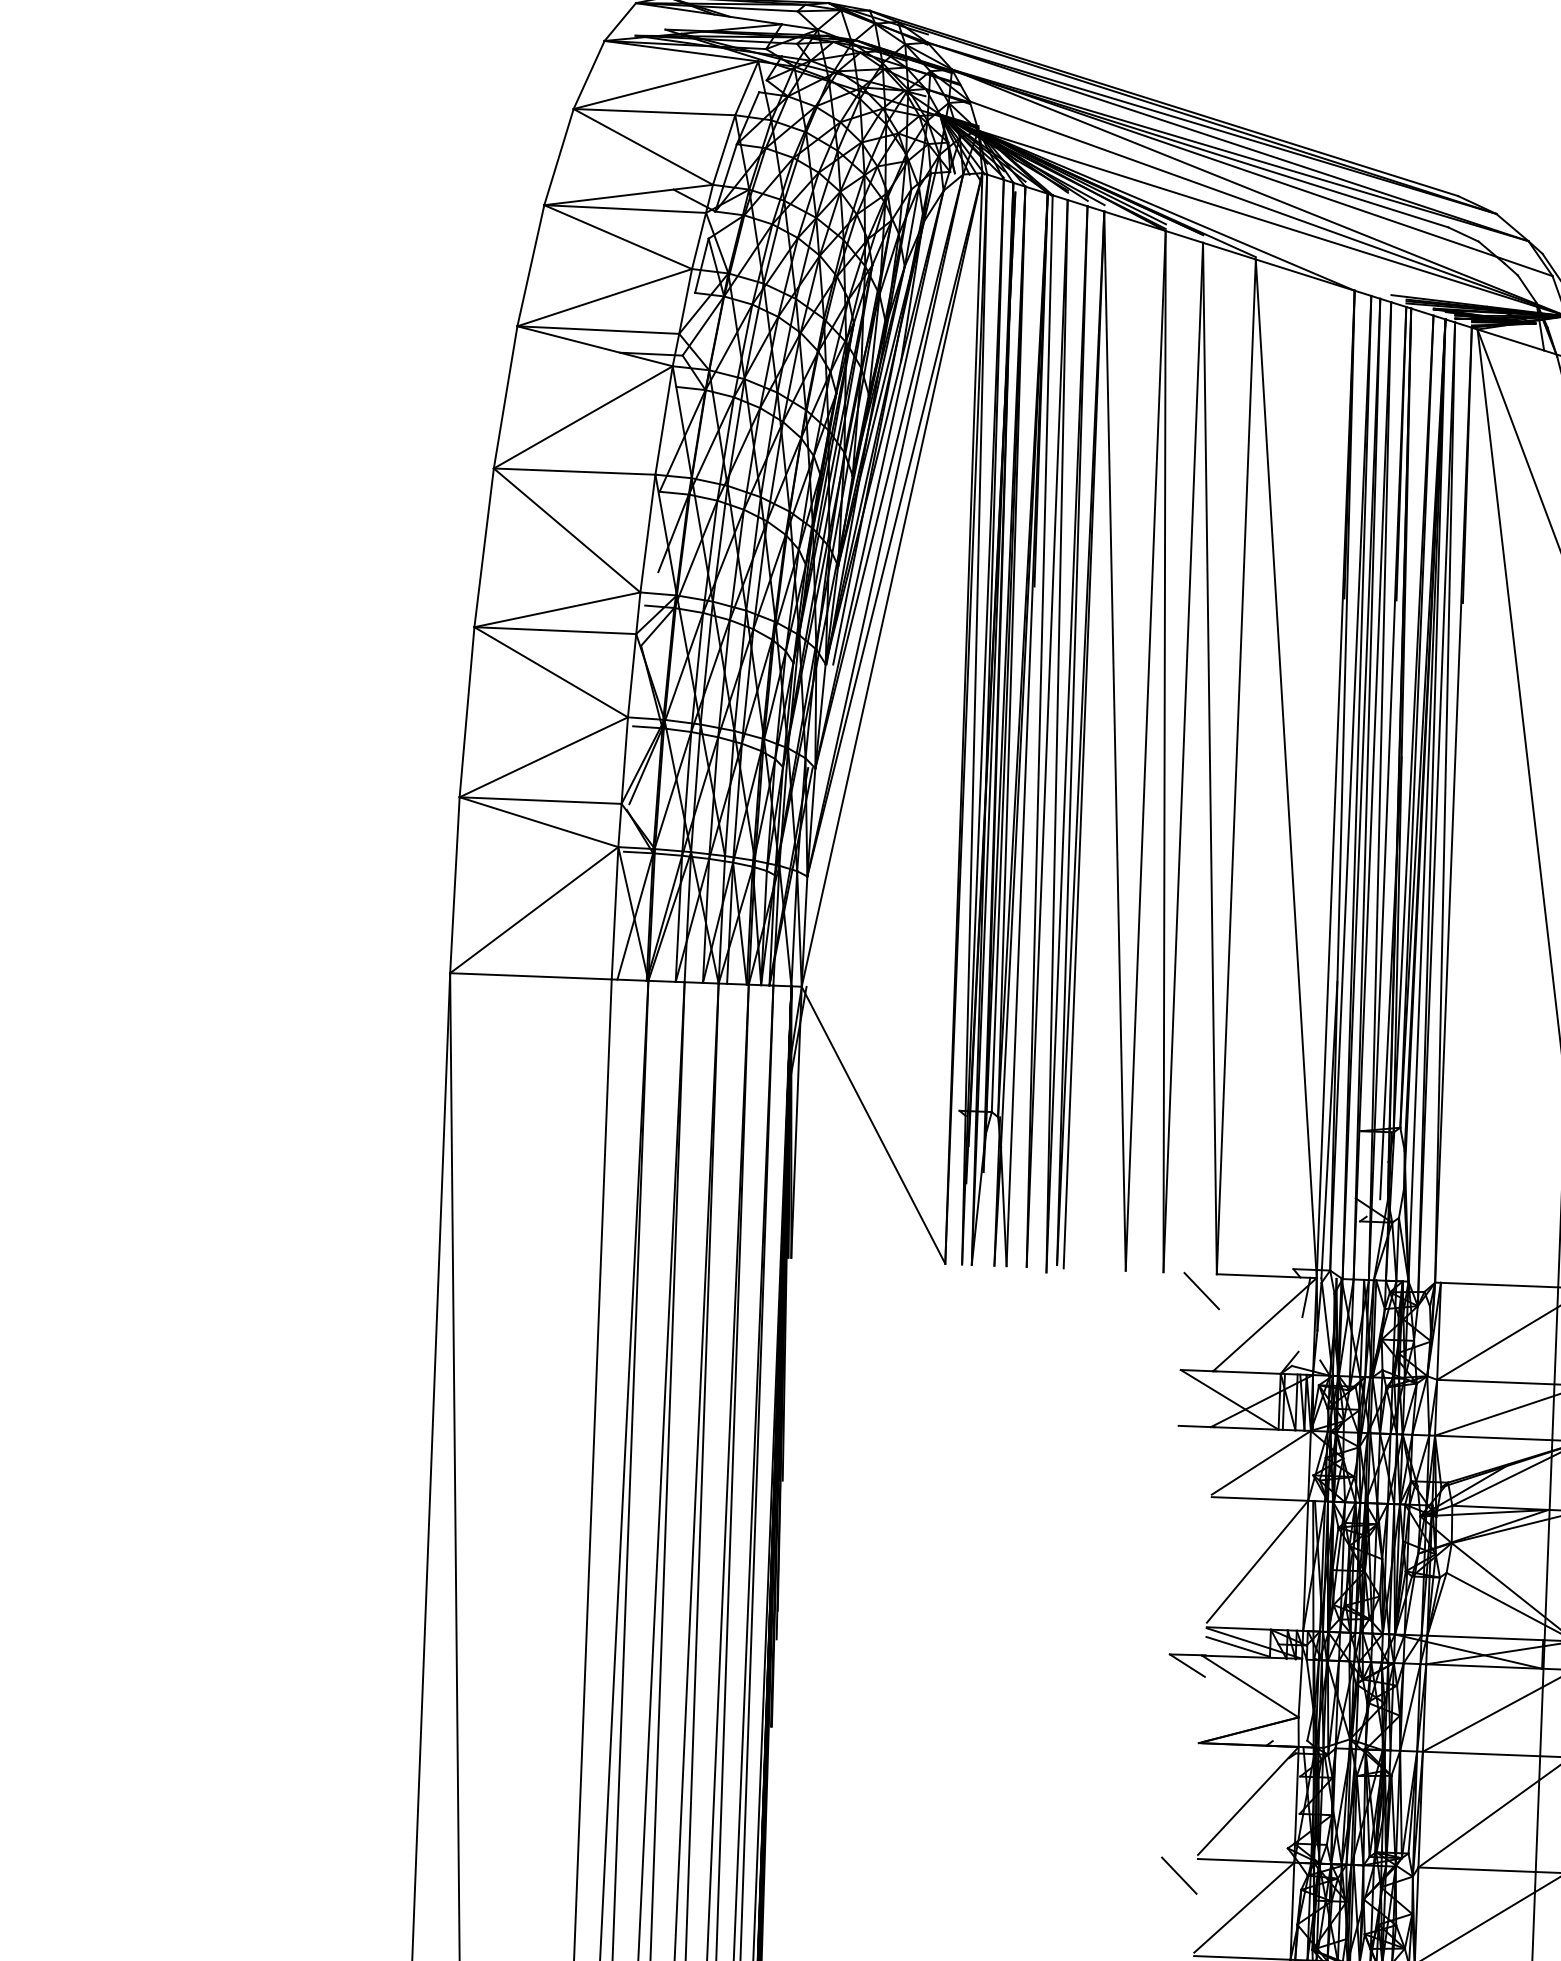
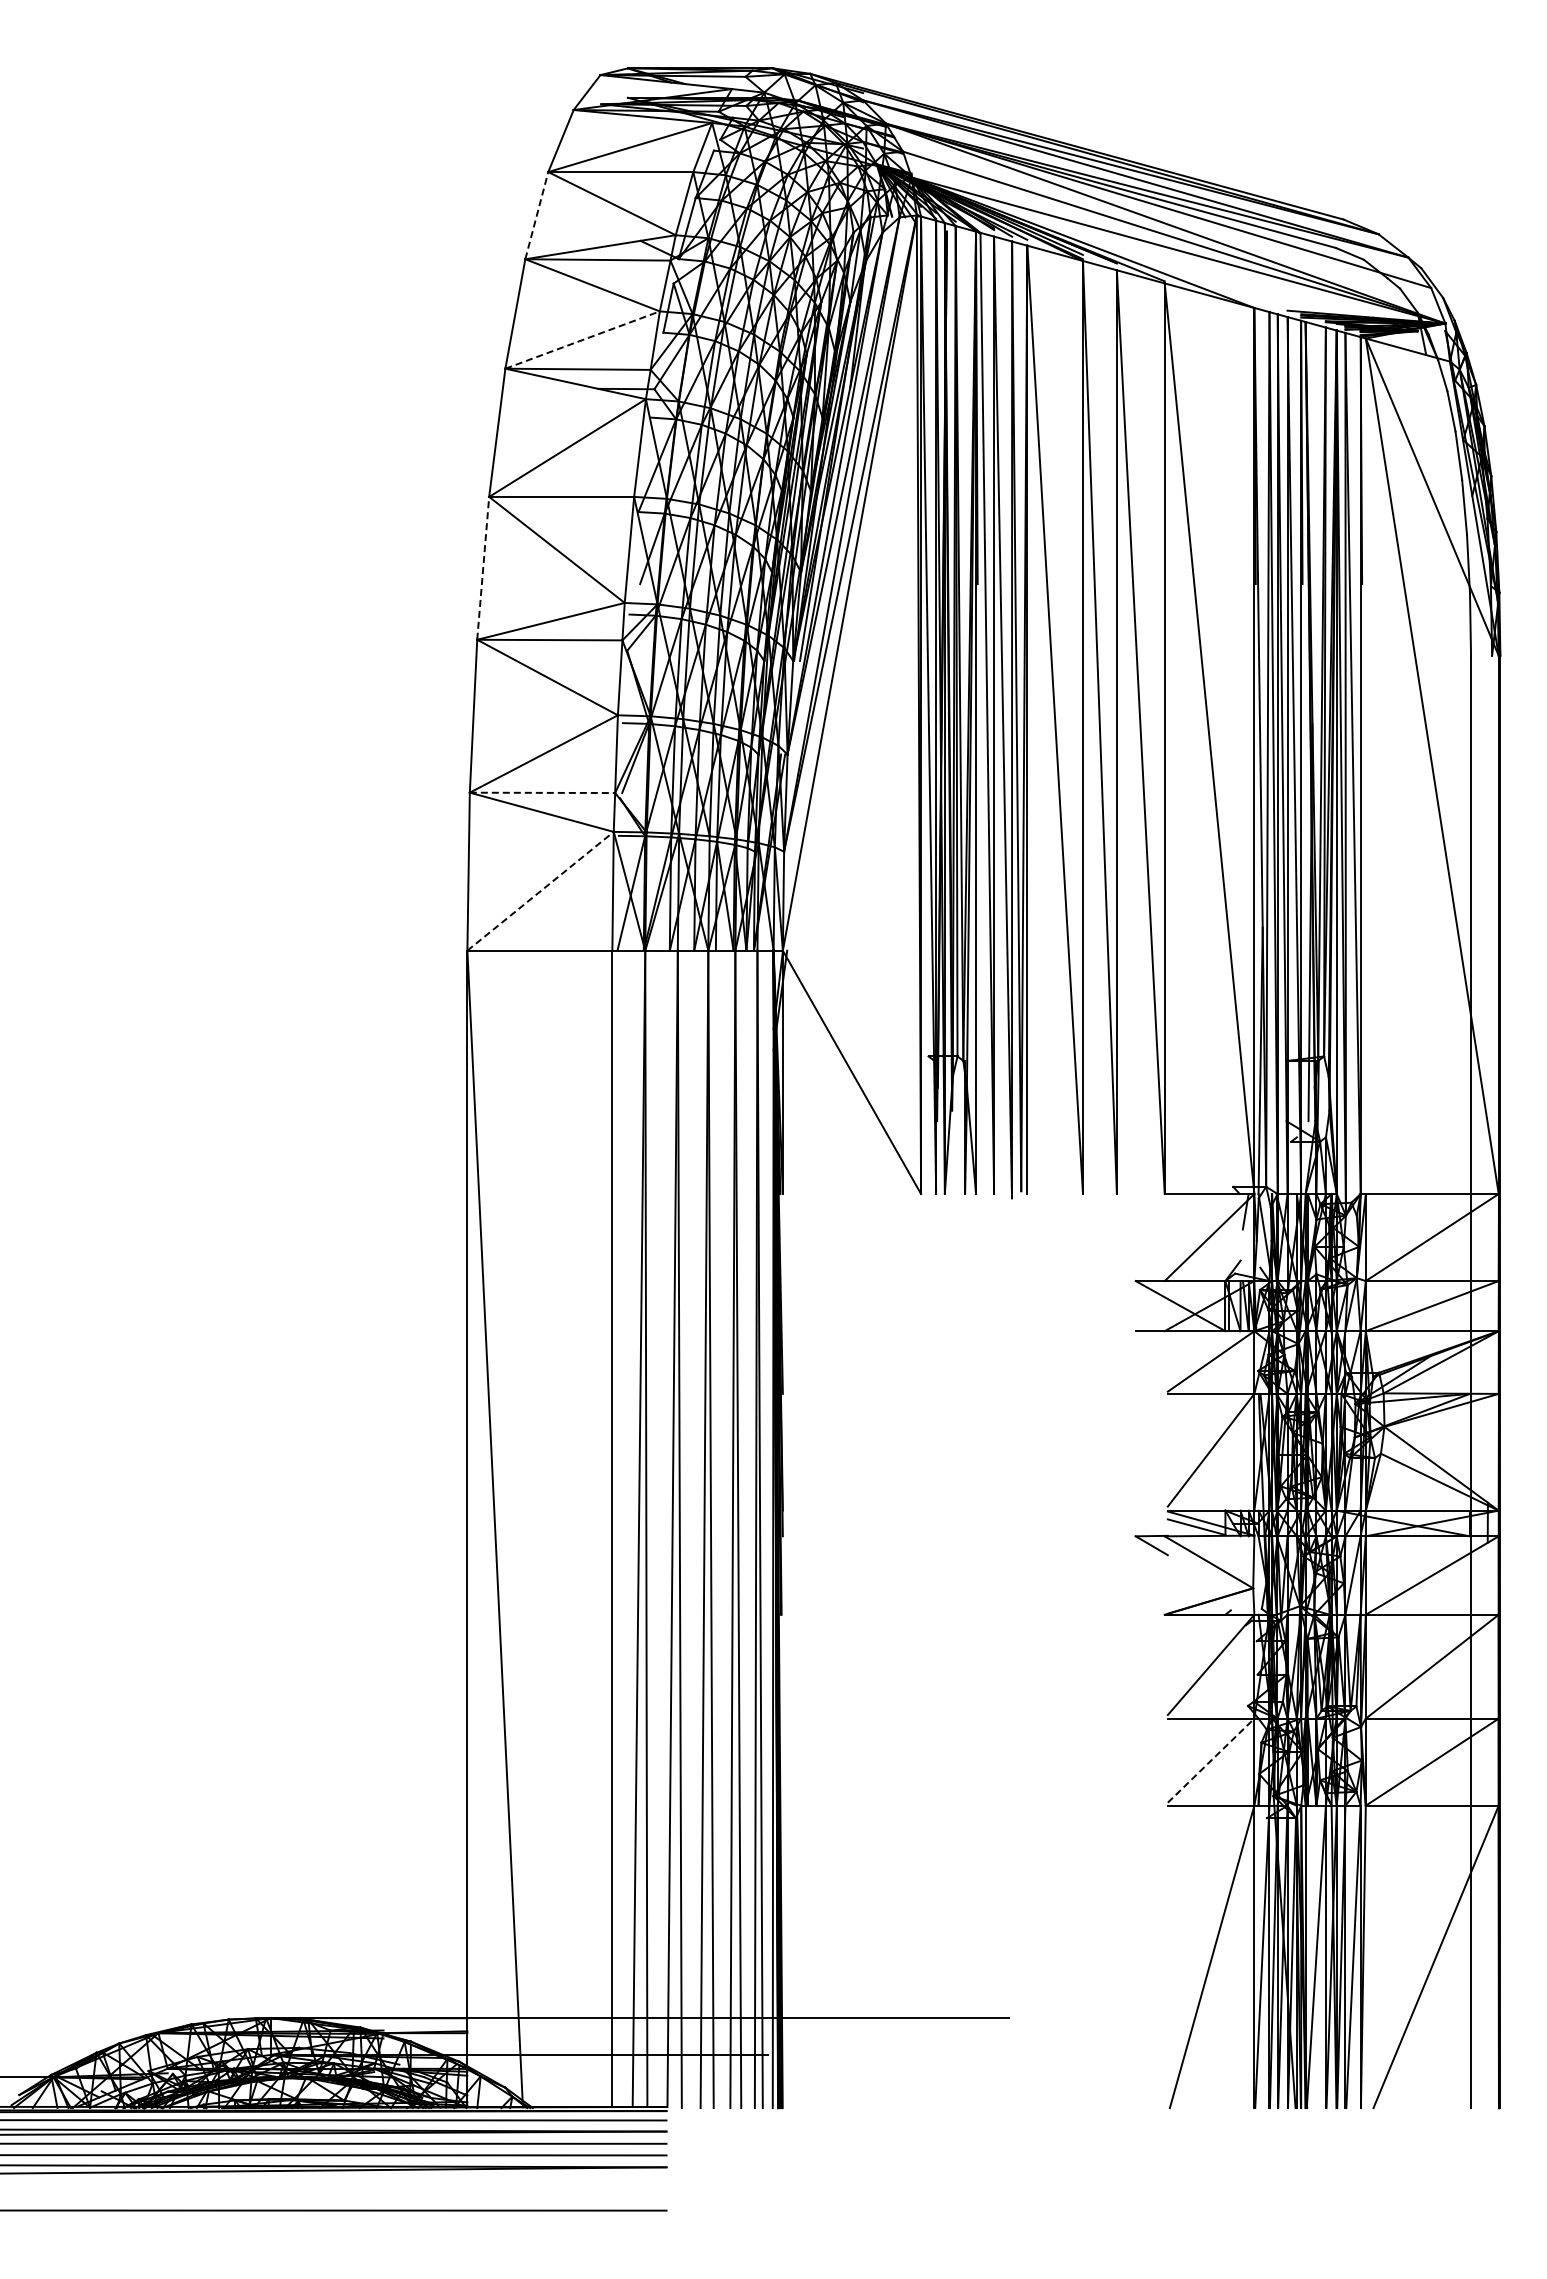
line: (558, 156) -> (536, 215), solid -> dashed
line: (605, 297) -> (583, 339), solid -> dashed
line: (484, 548) -> (483, 568), solid -> dashed
line: (540, 800) -> (542, 792), solid -> dashed
line: (534, 909) -> (540, 890), solid -> dashed
line: (1201, 1290) -> (1151, 1209), removed
line: (1179, 1874) -> (1151, 1733), removed
line: (1244, 1907) -> (1211, 1760), solid -> dashed

